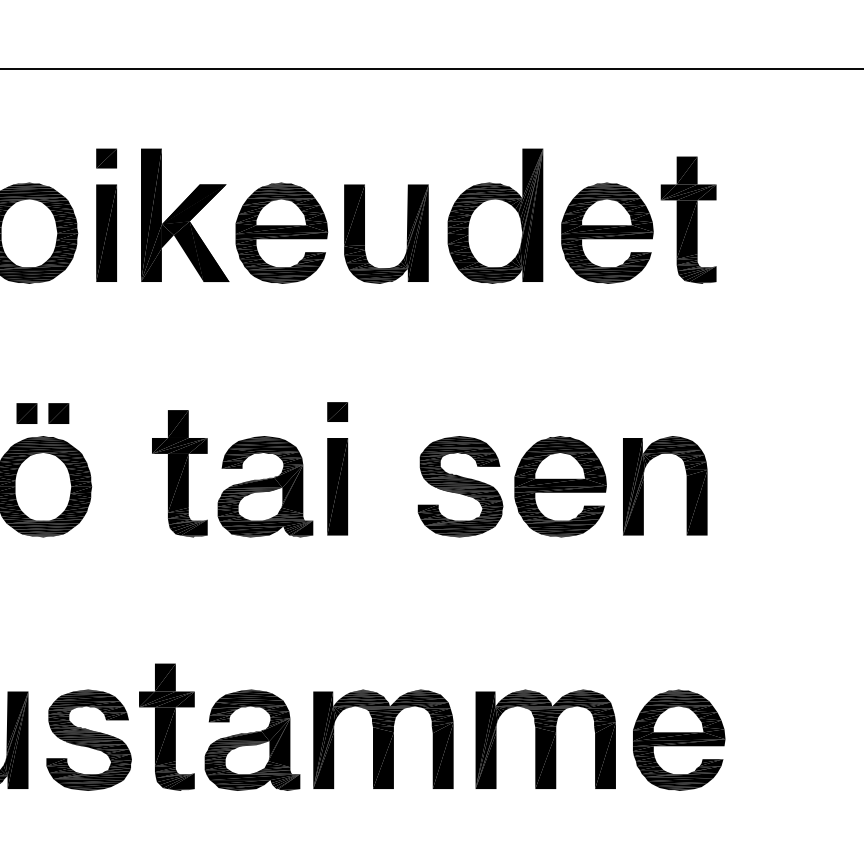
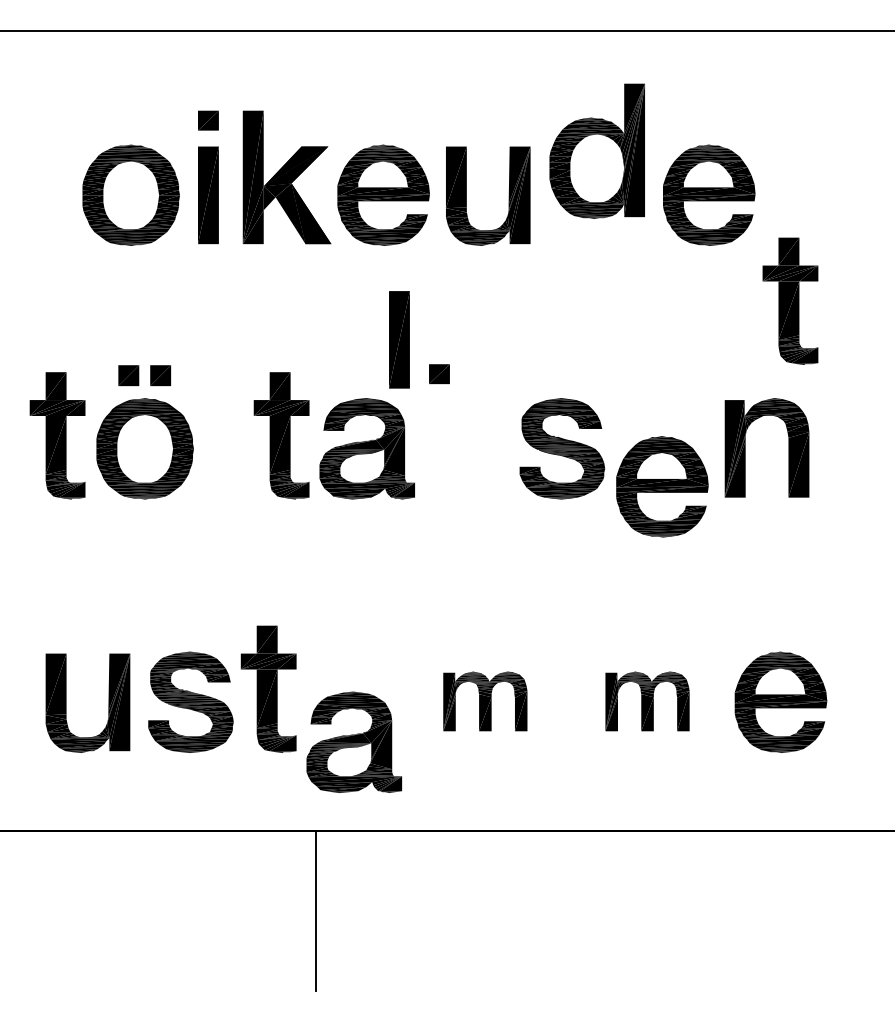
part: (494, 215) -> (596, 150), moved
part: (688, 219) -> (790, 300), moved
part: (337, 486) -> (399, 339), moved
part: (560, 486) -> (662, 486), moved
part: (252, 739) -> (354, 741), moved
part: (383, 739) -> (485, 701), size x0.6
part: (545, 739) -> (647, 701), size x0.6

